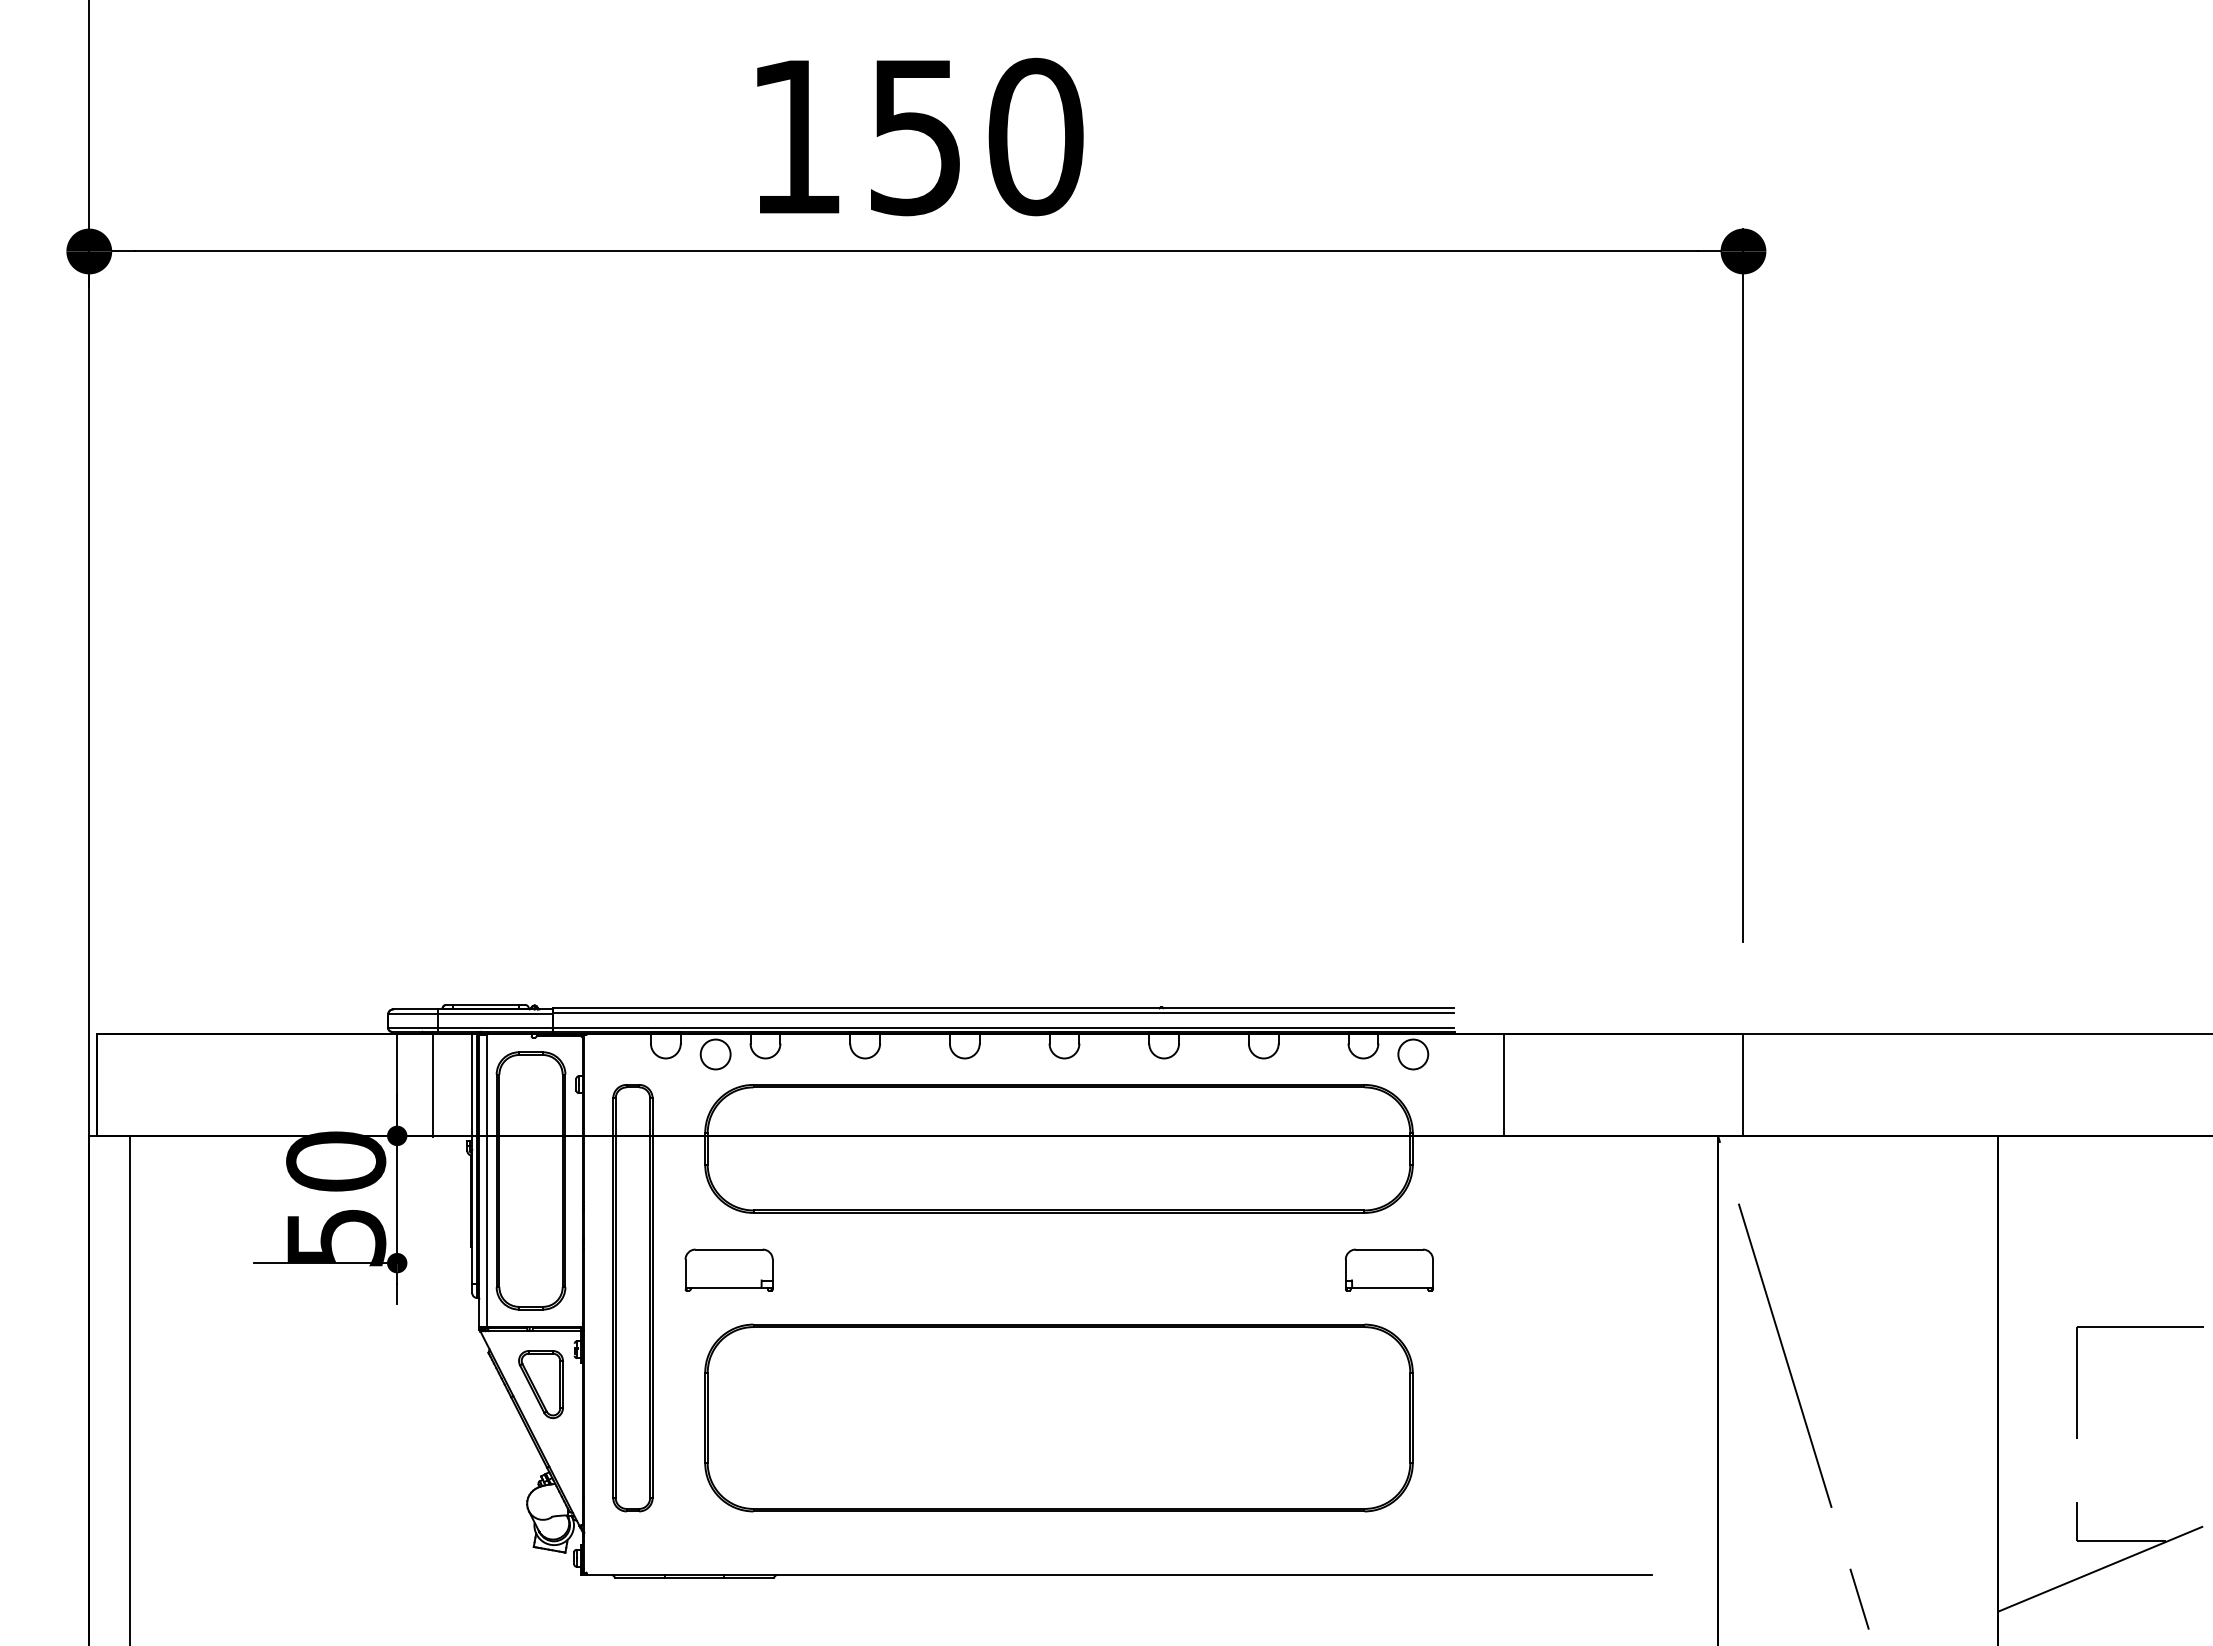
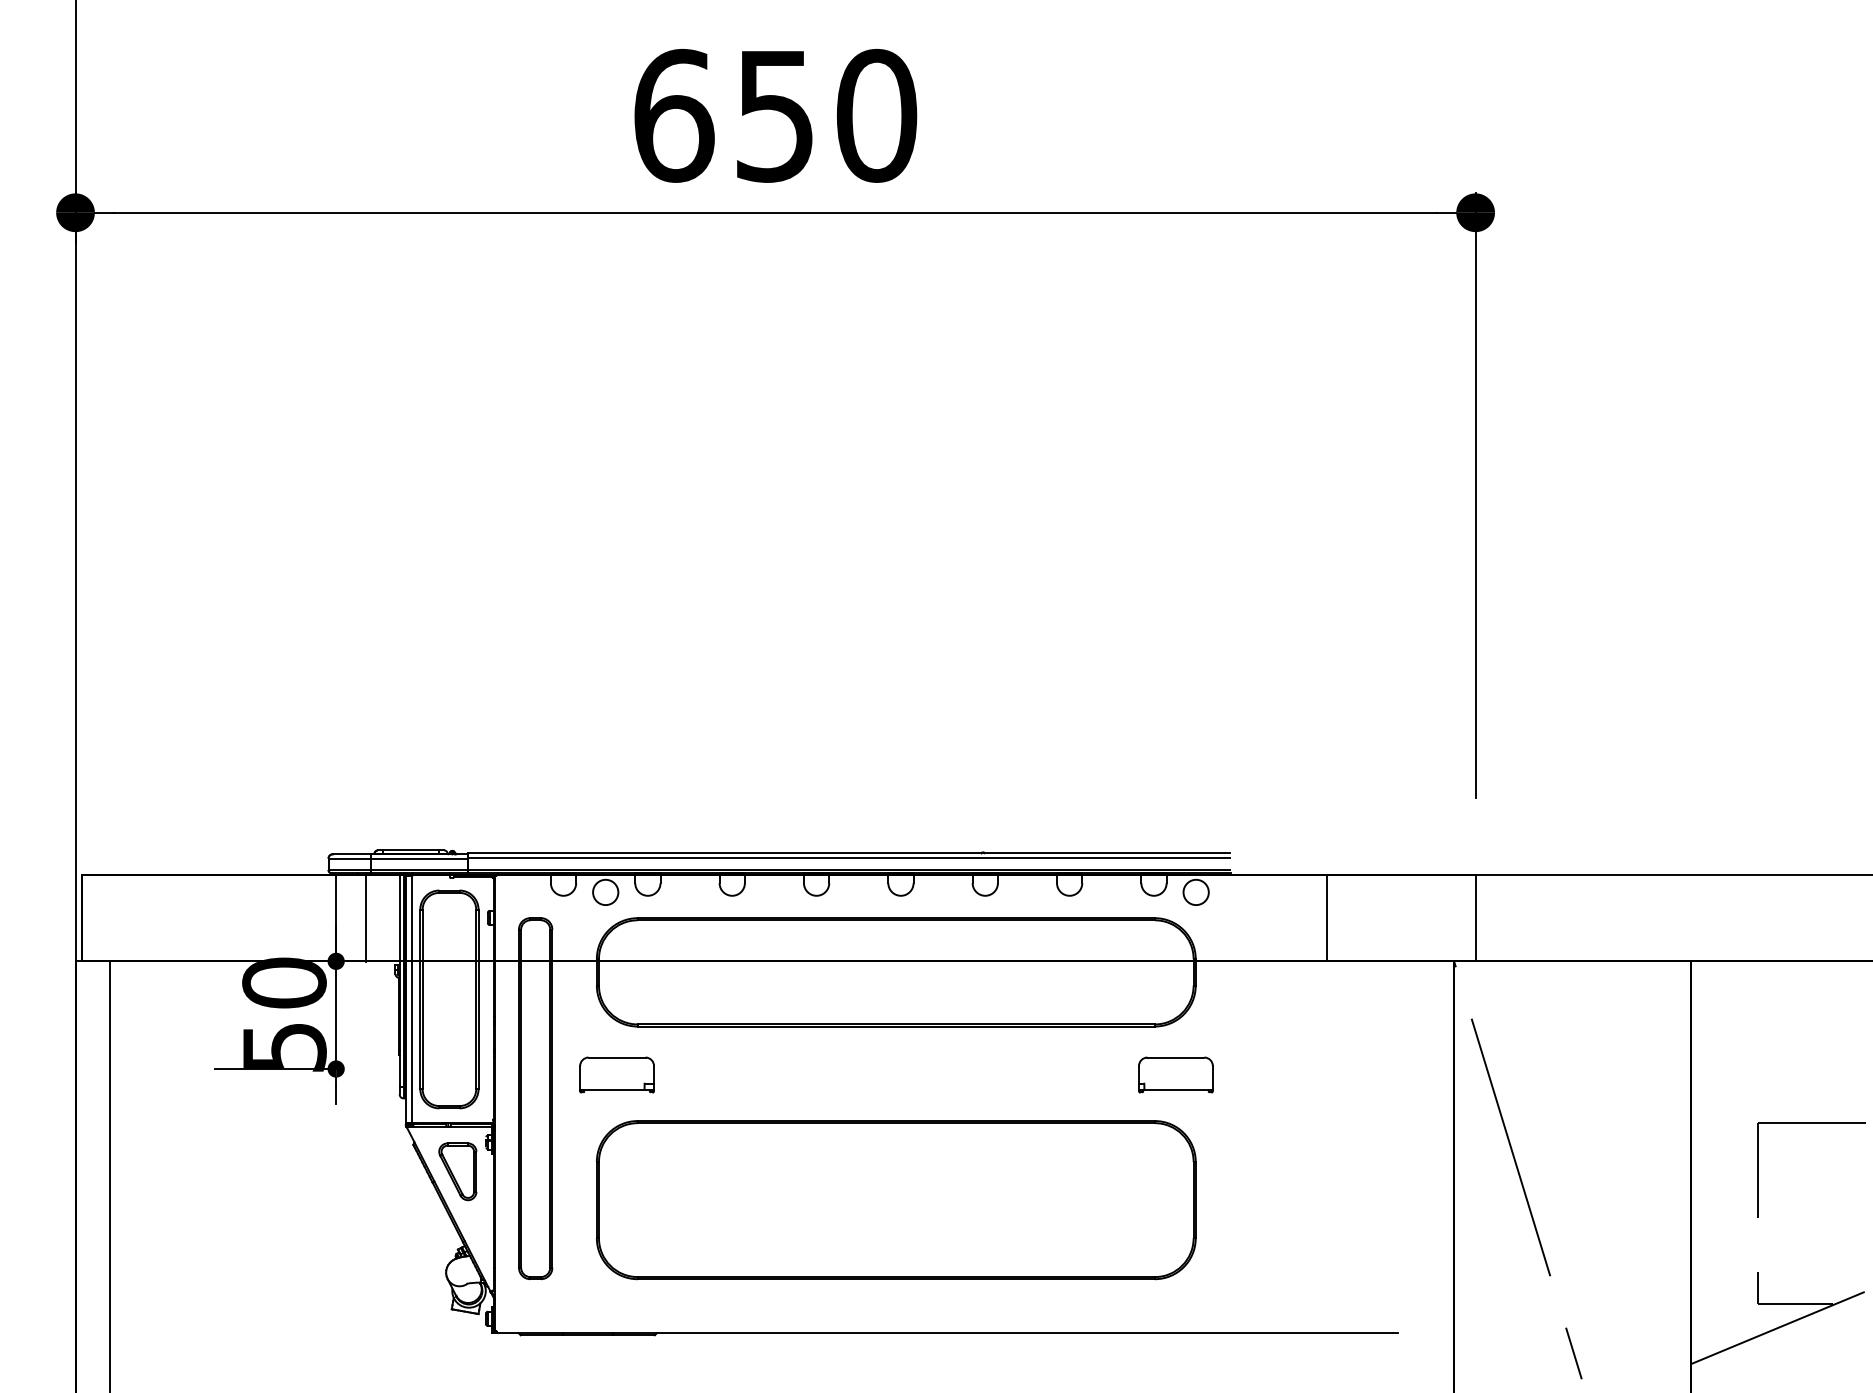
text: (796, 136) -> (674, 115), 150 -> 650
line: (1503, 1084) -> (1326, 917), moved

